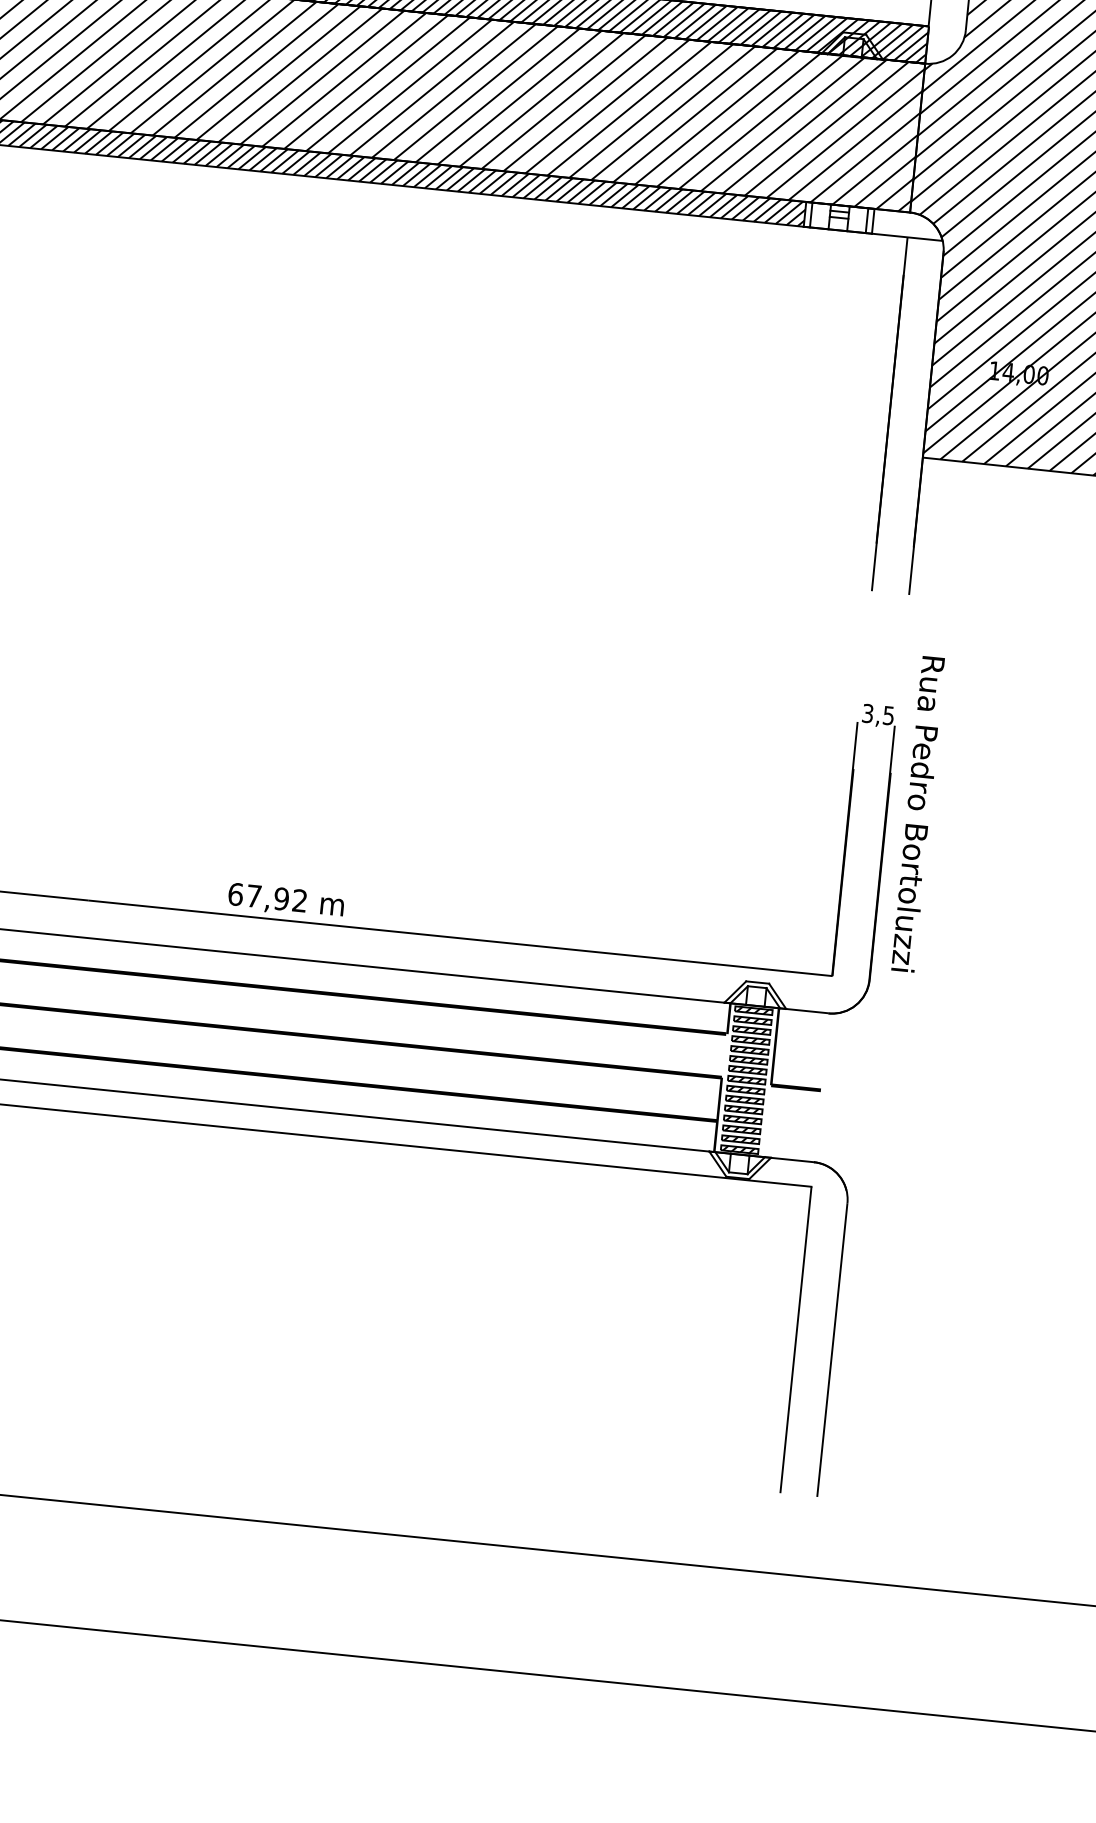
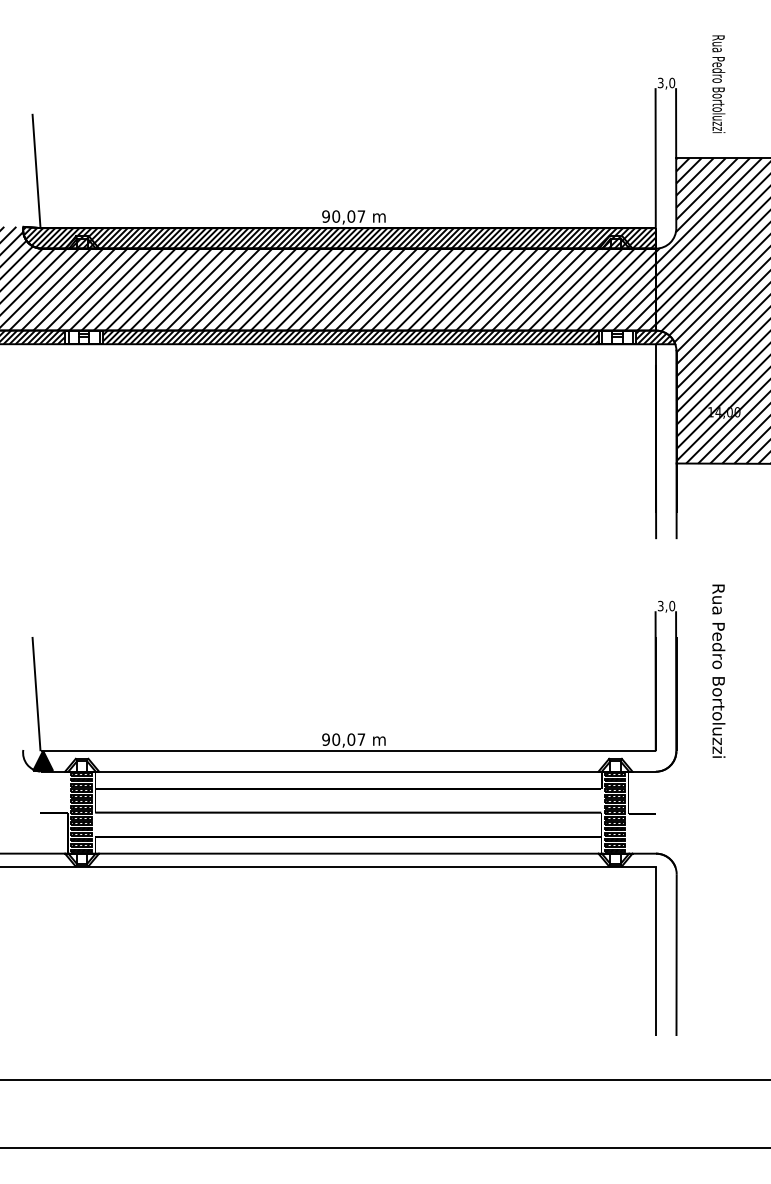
hatch: (907, 224) -> (655, 337), added
text: (889, 714) -> (672, 605), 3,5 -> 3,0
text: (917, 812) -> (718, 670), moved
text: (267, 897) -> (343, 739), 67,92 -> 90,07

